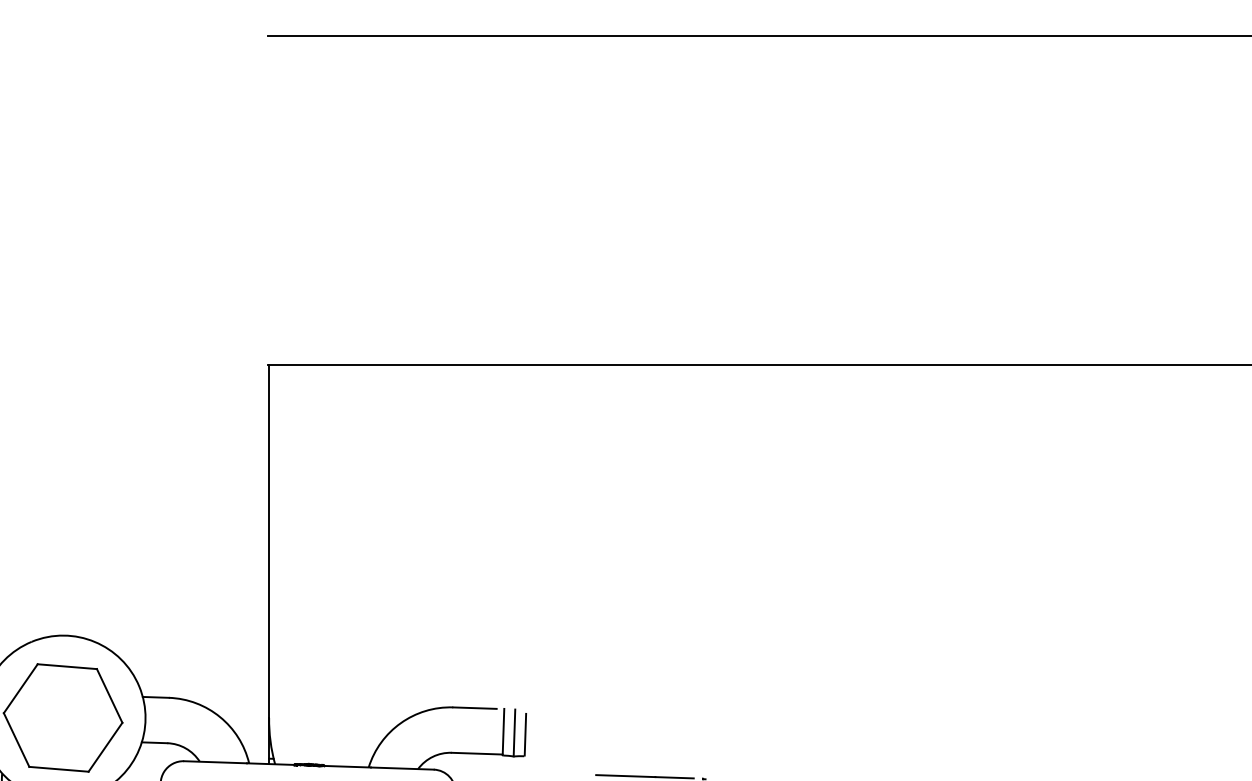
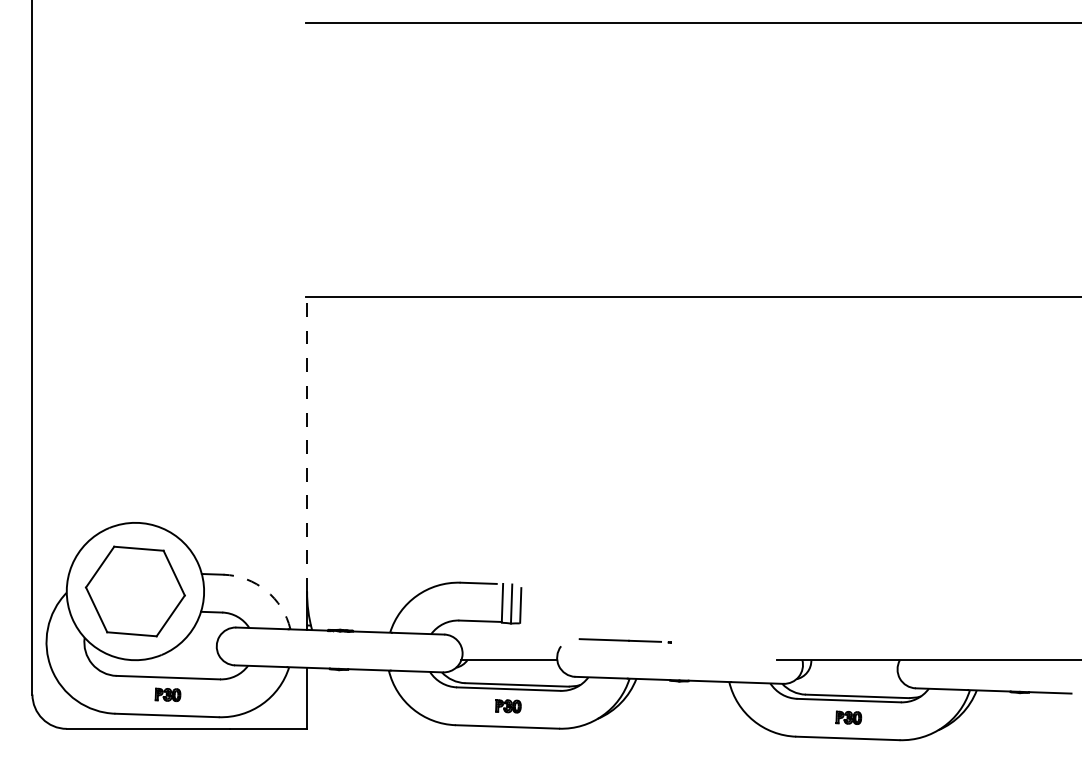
line: (269, 540) -> (307, 443), solid -> dashed
arc: (220, 716) -> (266, 590), solid -> dashed

